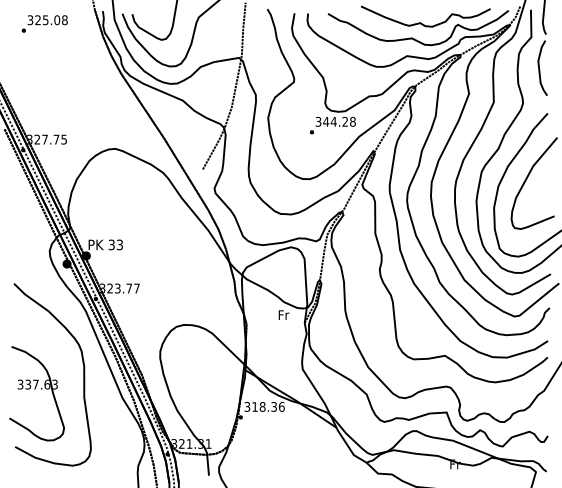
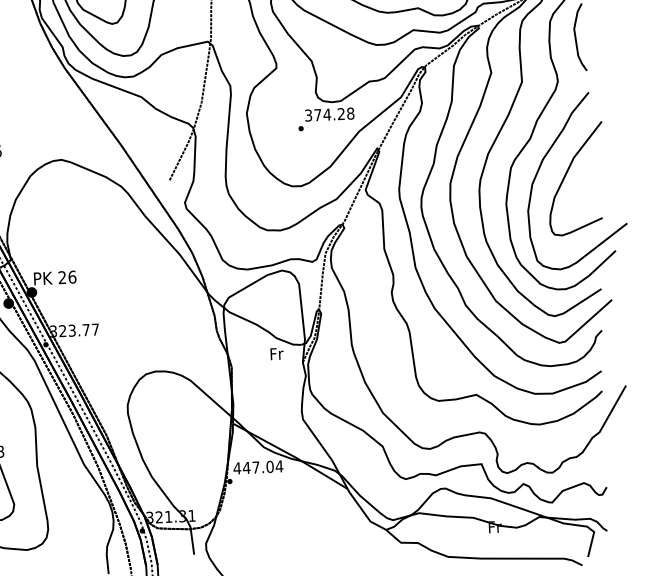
text: (326, 121) -> (318, 114), 344.28 -> 374.28
text: (115, 244) -> (66, 276), 33 -> 26
text: (264, 406) -> (258, 466), 318.36 -> 447.04

